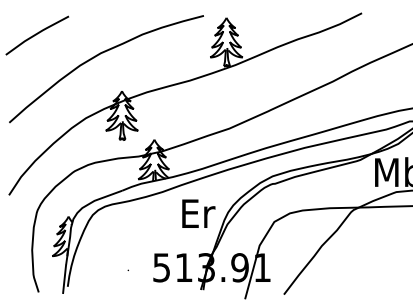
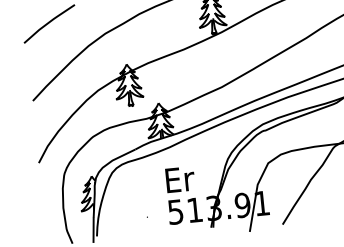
text: (198, 213) -> (180, 179), moved

